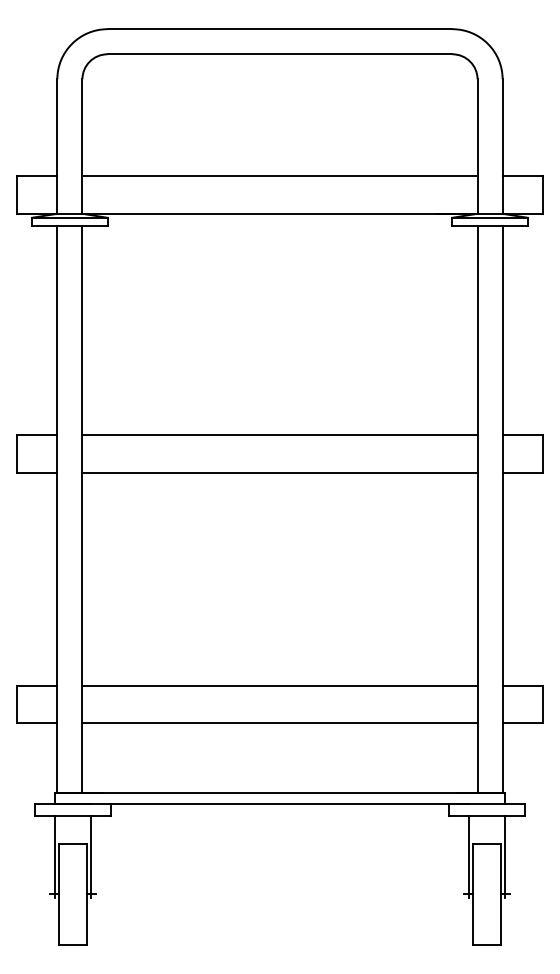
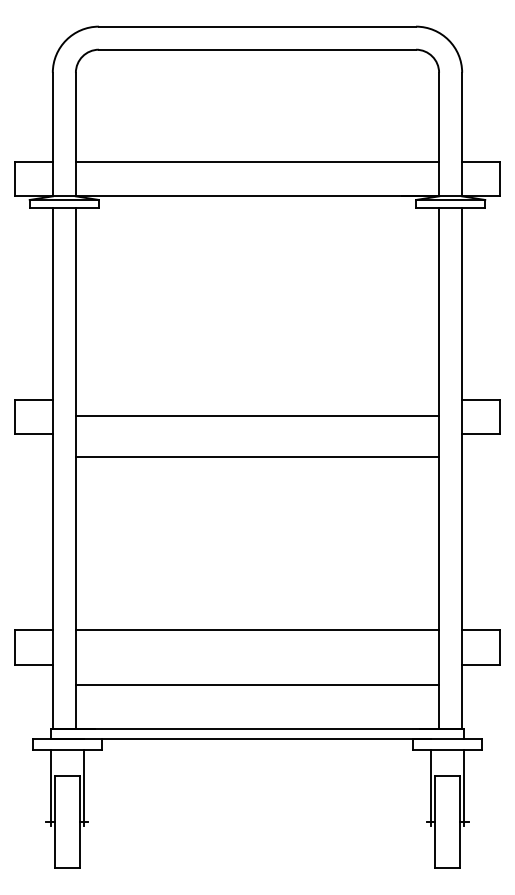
line: (279, 434) -> (257, 415), moved
line: (279, 472) -> (257, 457), moved
line: (279, 723) -> (257, 685), moved

